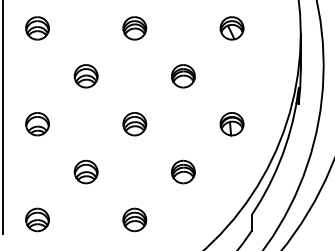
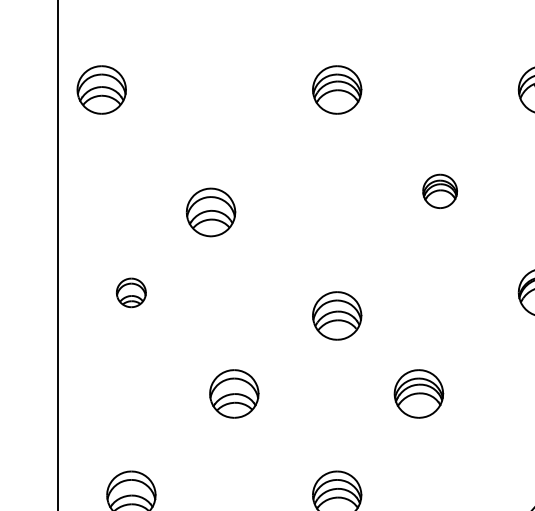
part: (37, 28) -> (101, 90), moved
part: (85, 76) -> (209, 212), moved
part: (183, 76) -> (440, 191), size x0.7
part: (37, 124) -> (131, 293), size x0.6
part: (134, 124) -> (336, 316), moved
part: (183, 171) -> (419, 392), moved

